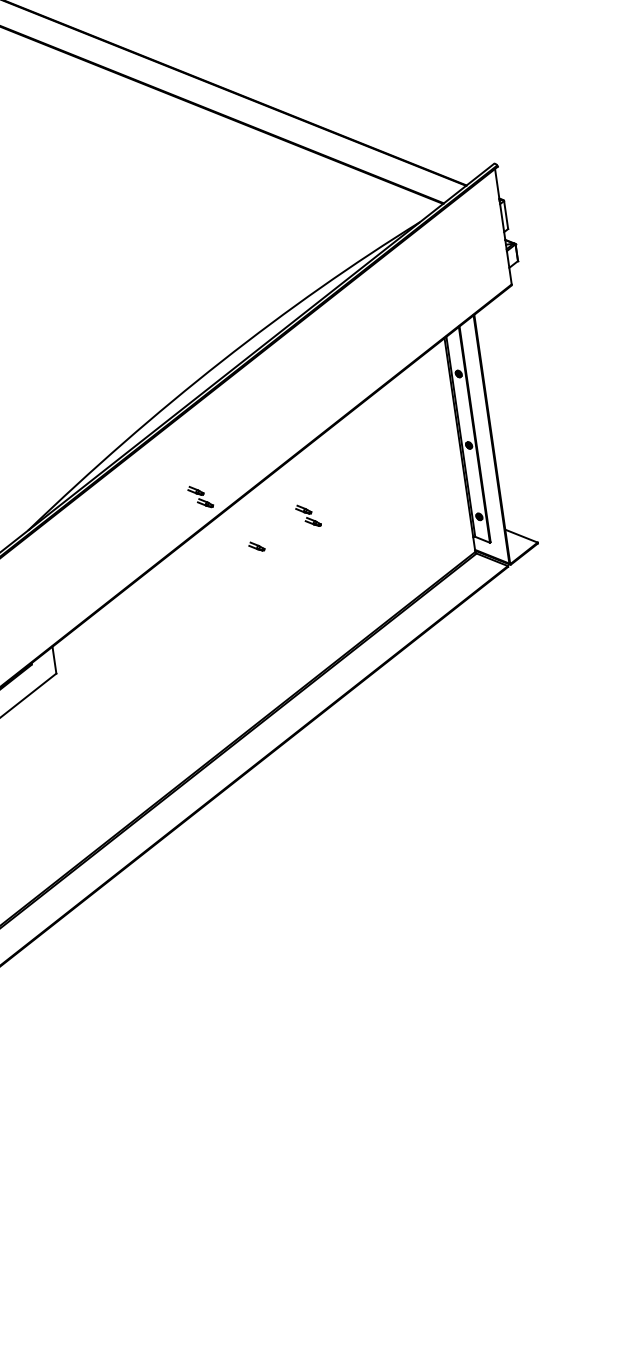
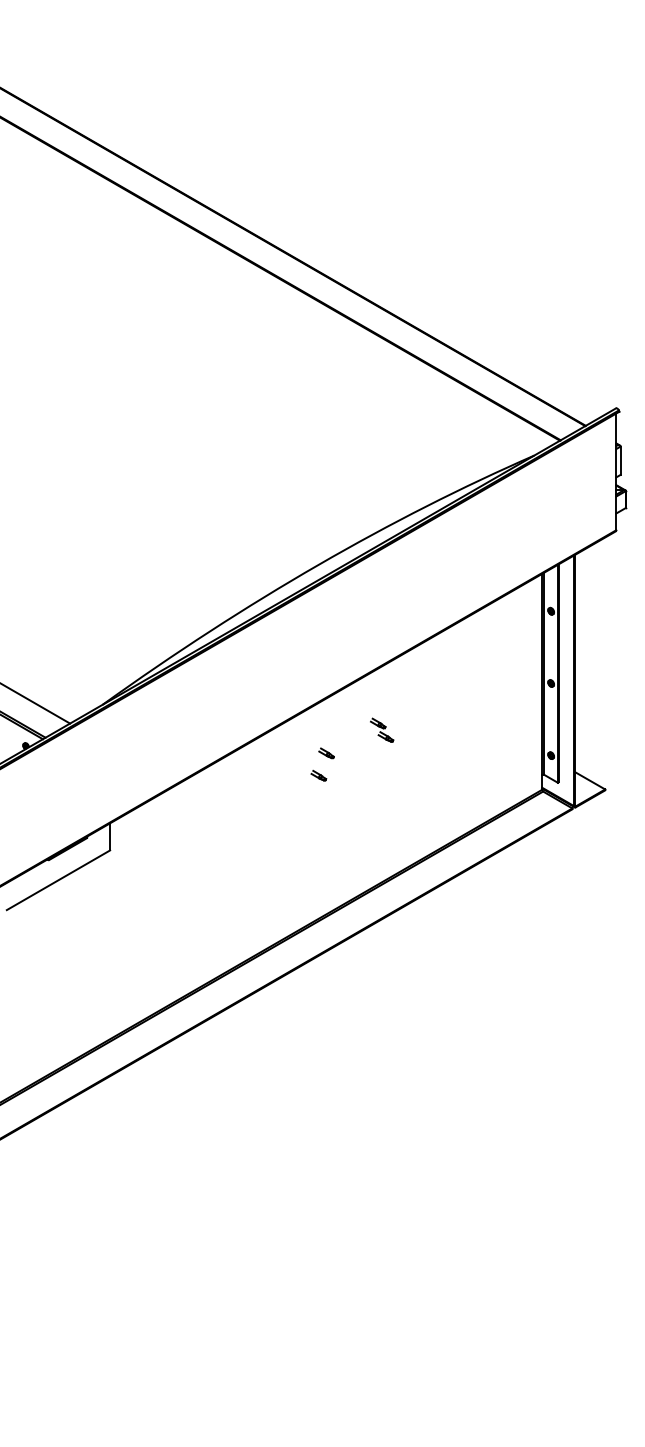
part: (200, 496) -> (278, 695), removed
part: (251, 569) -> (318, 775), added

